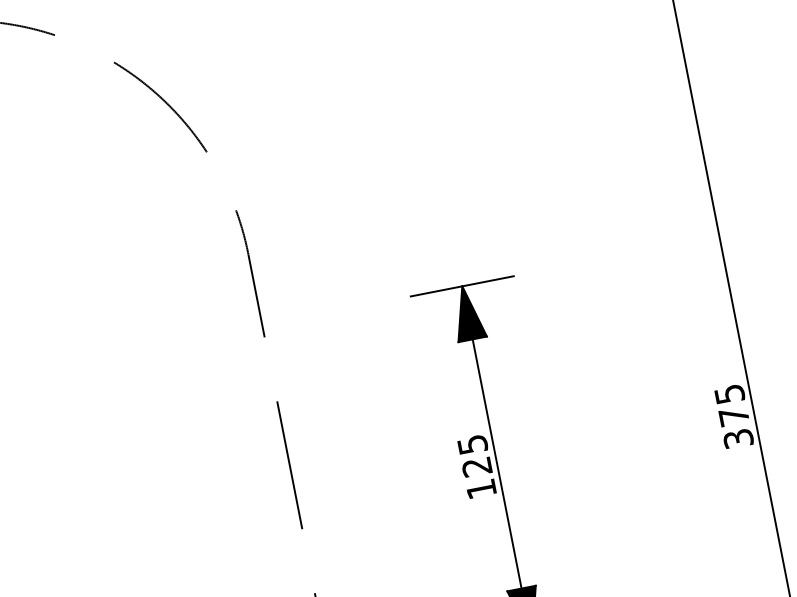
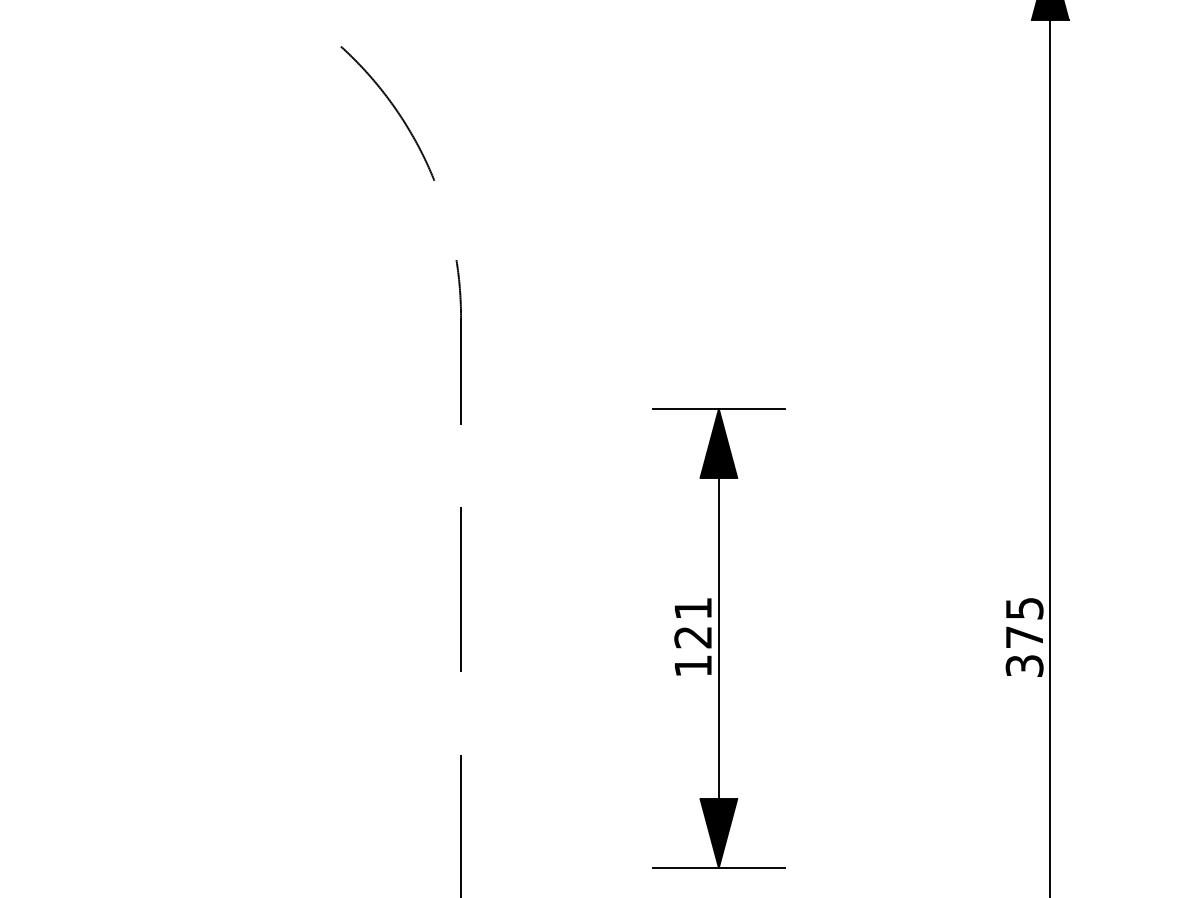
text: (472, 444) -> (693, 608), 125 -> 121

